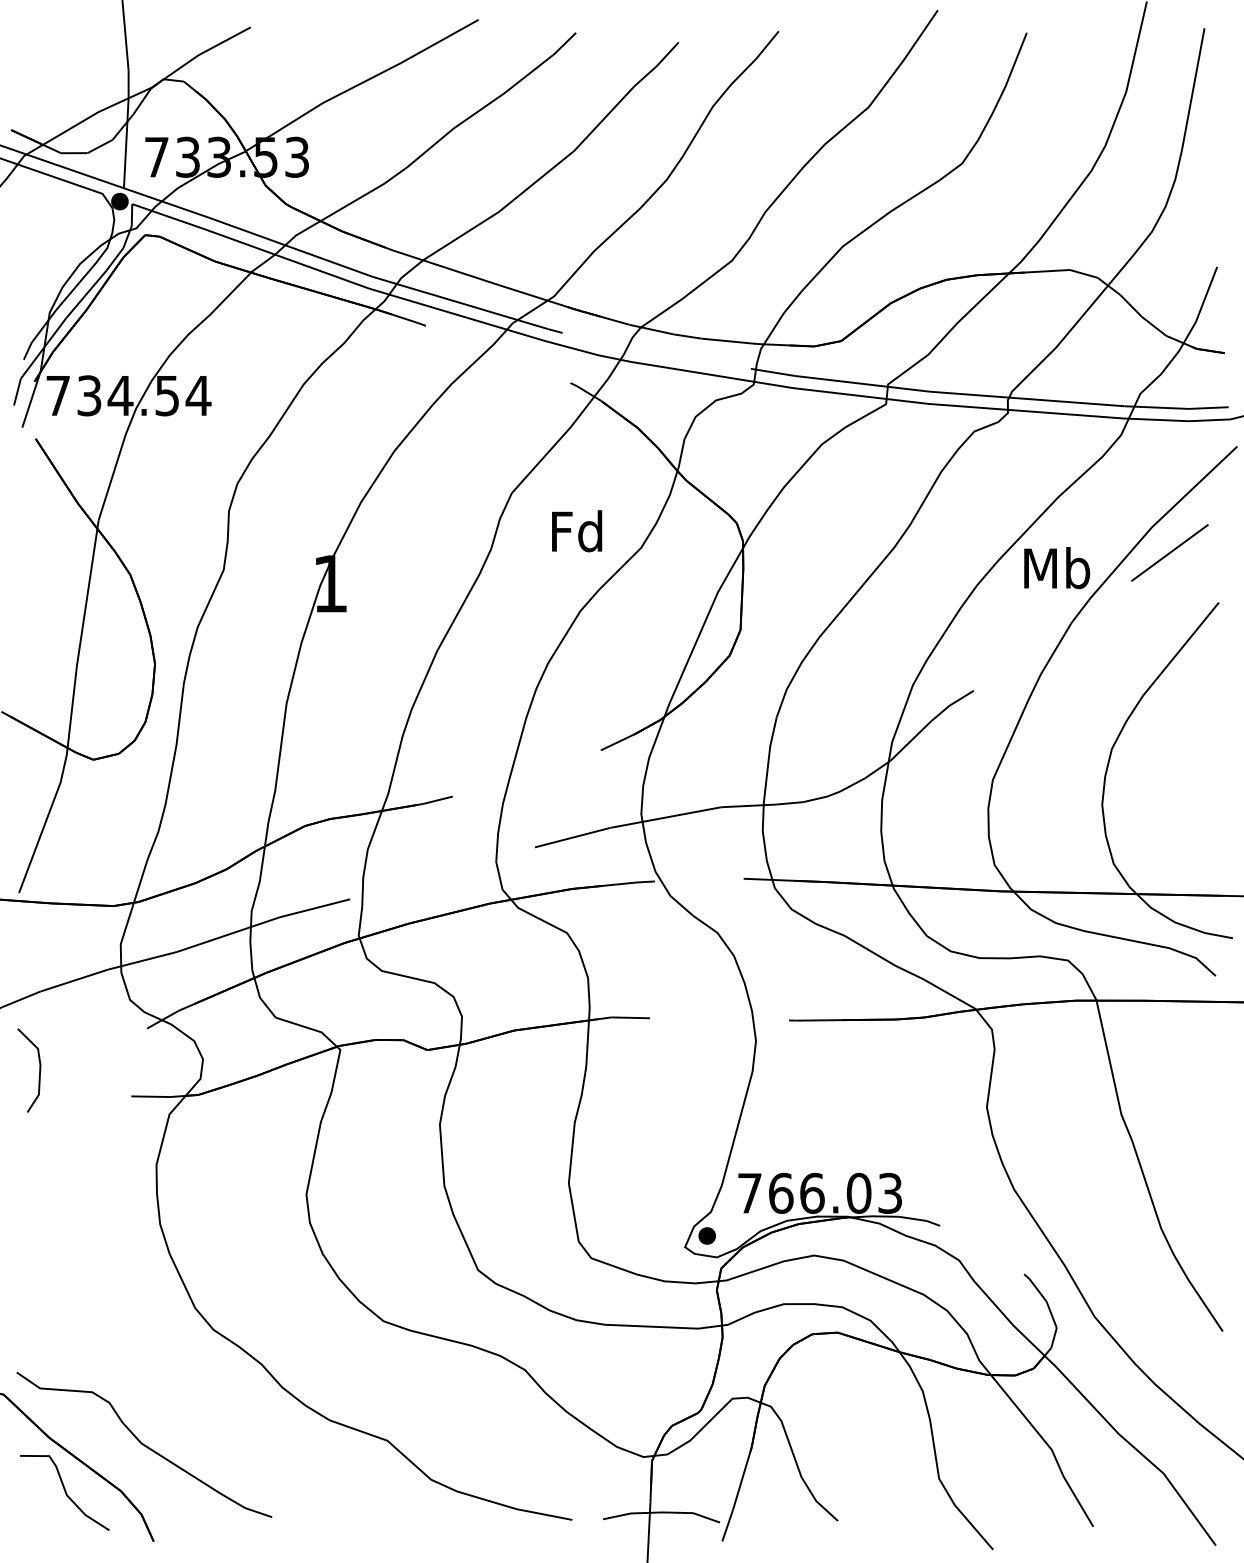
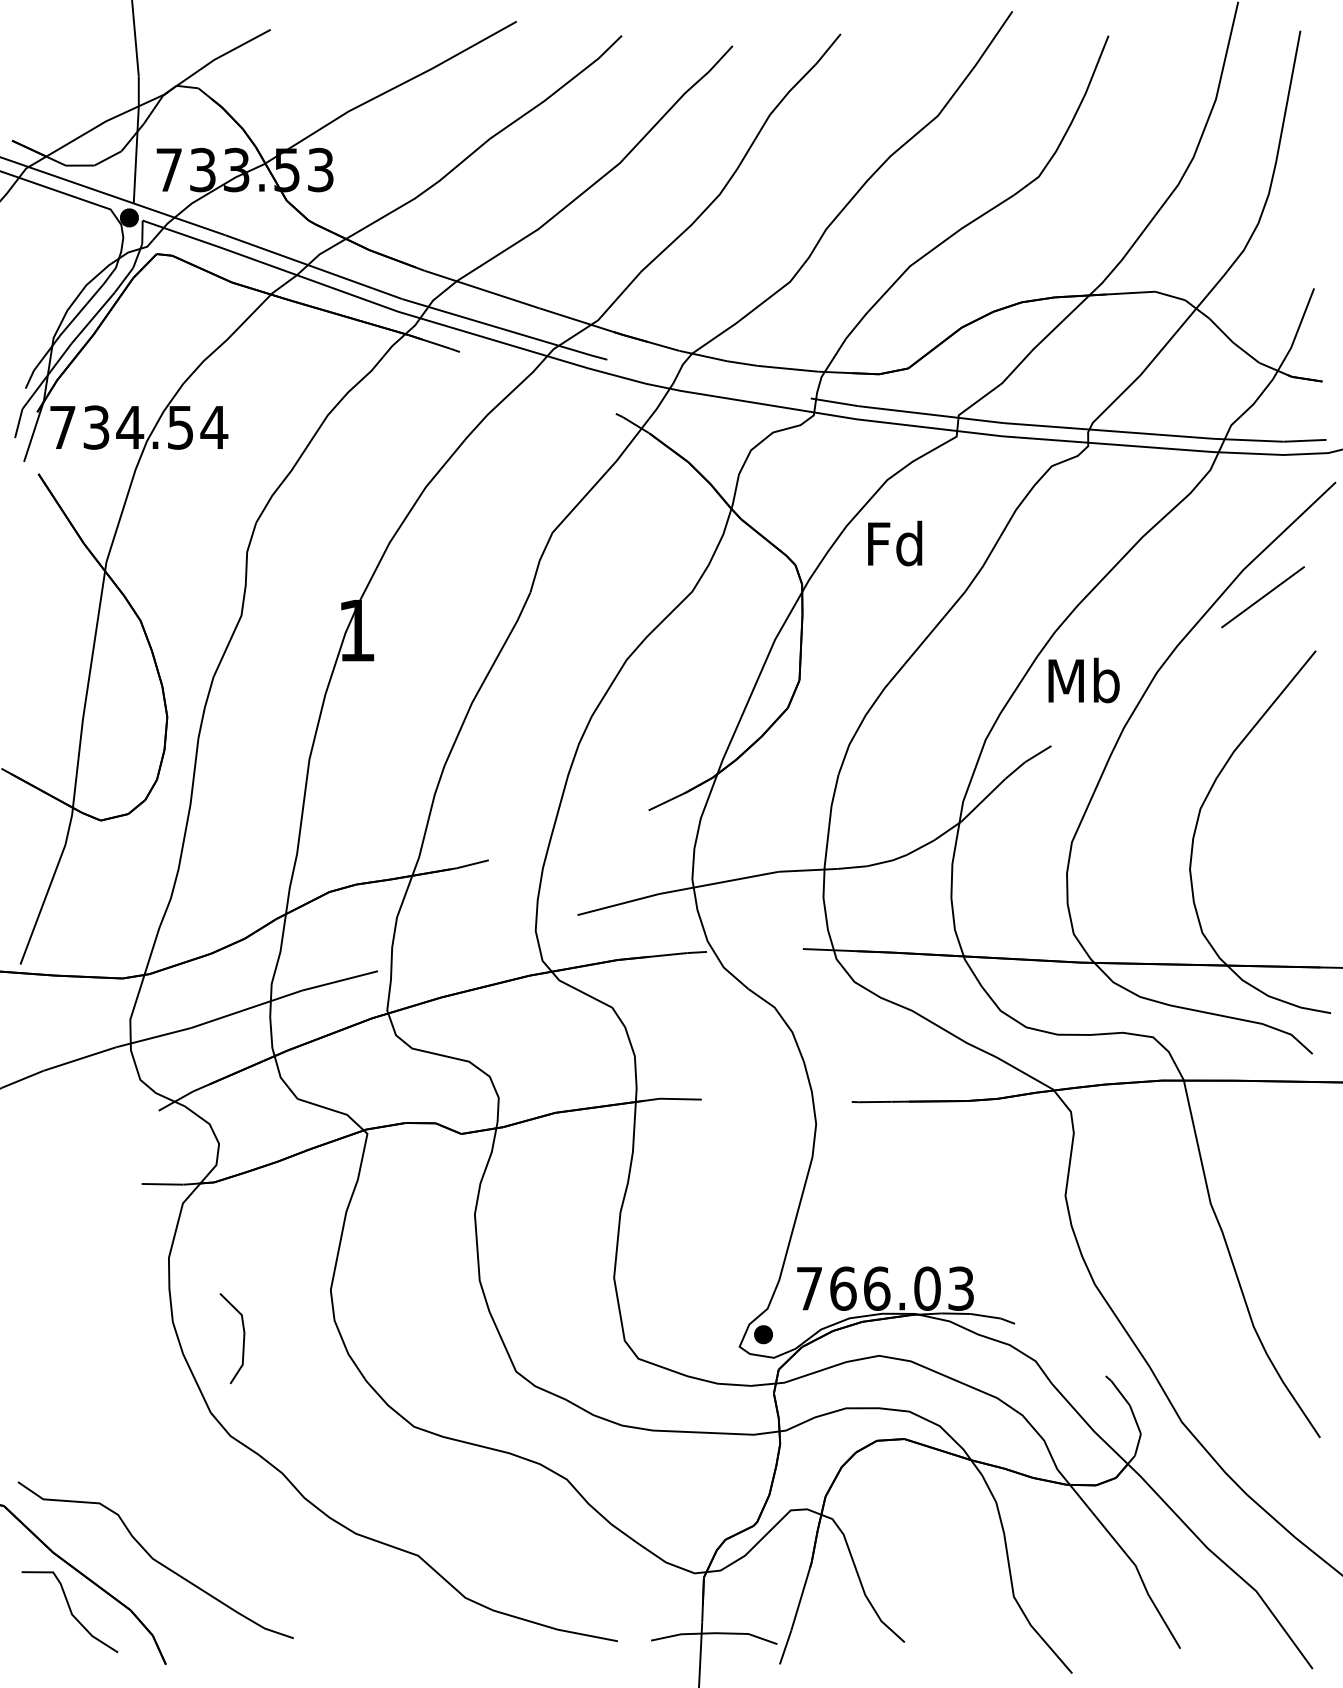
text: (577, 531) -> (895, 543), moved
text: (1057, 568) -> (1084, 680), moved
line: (39, 1070) -> (243, 1338), moved

